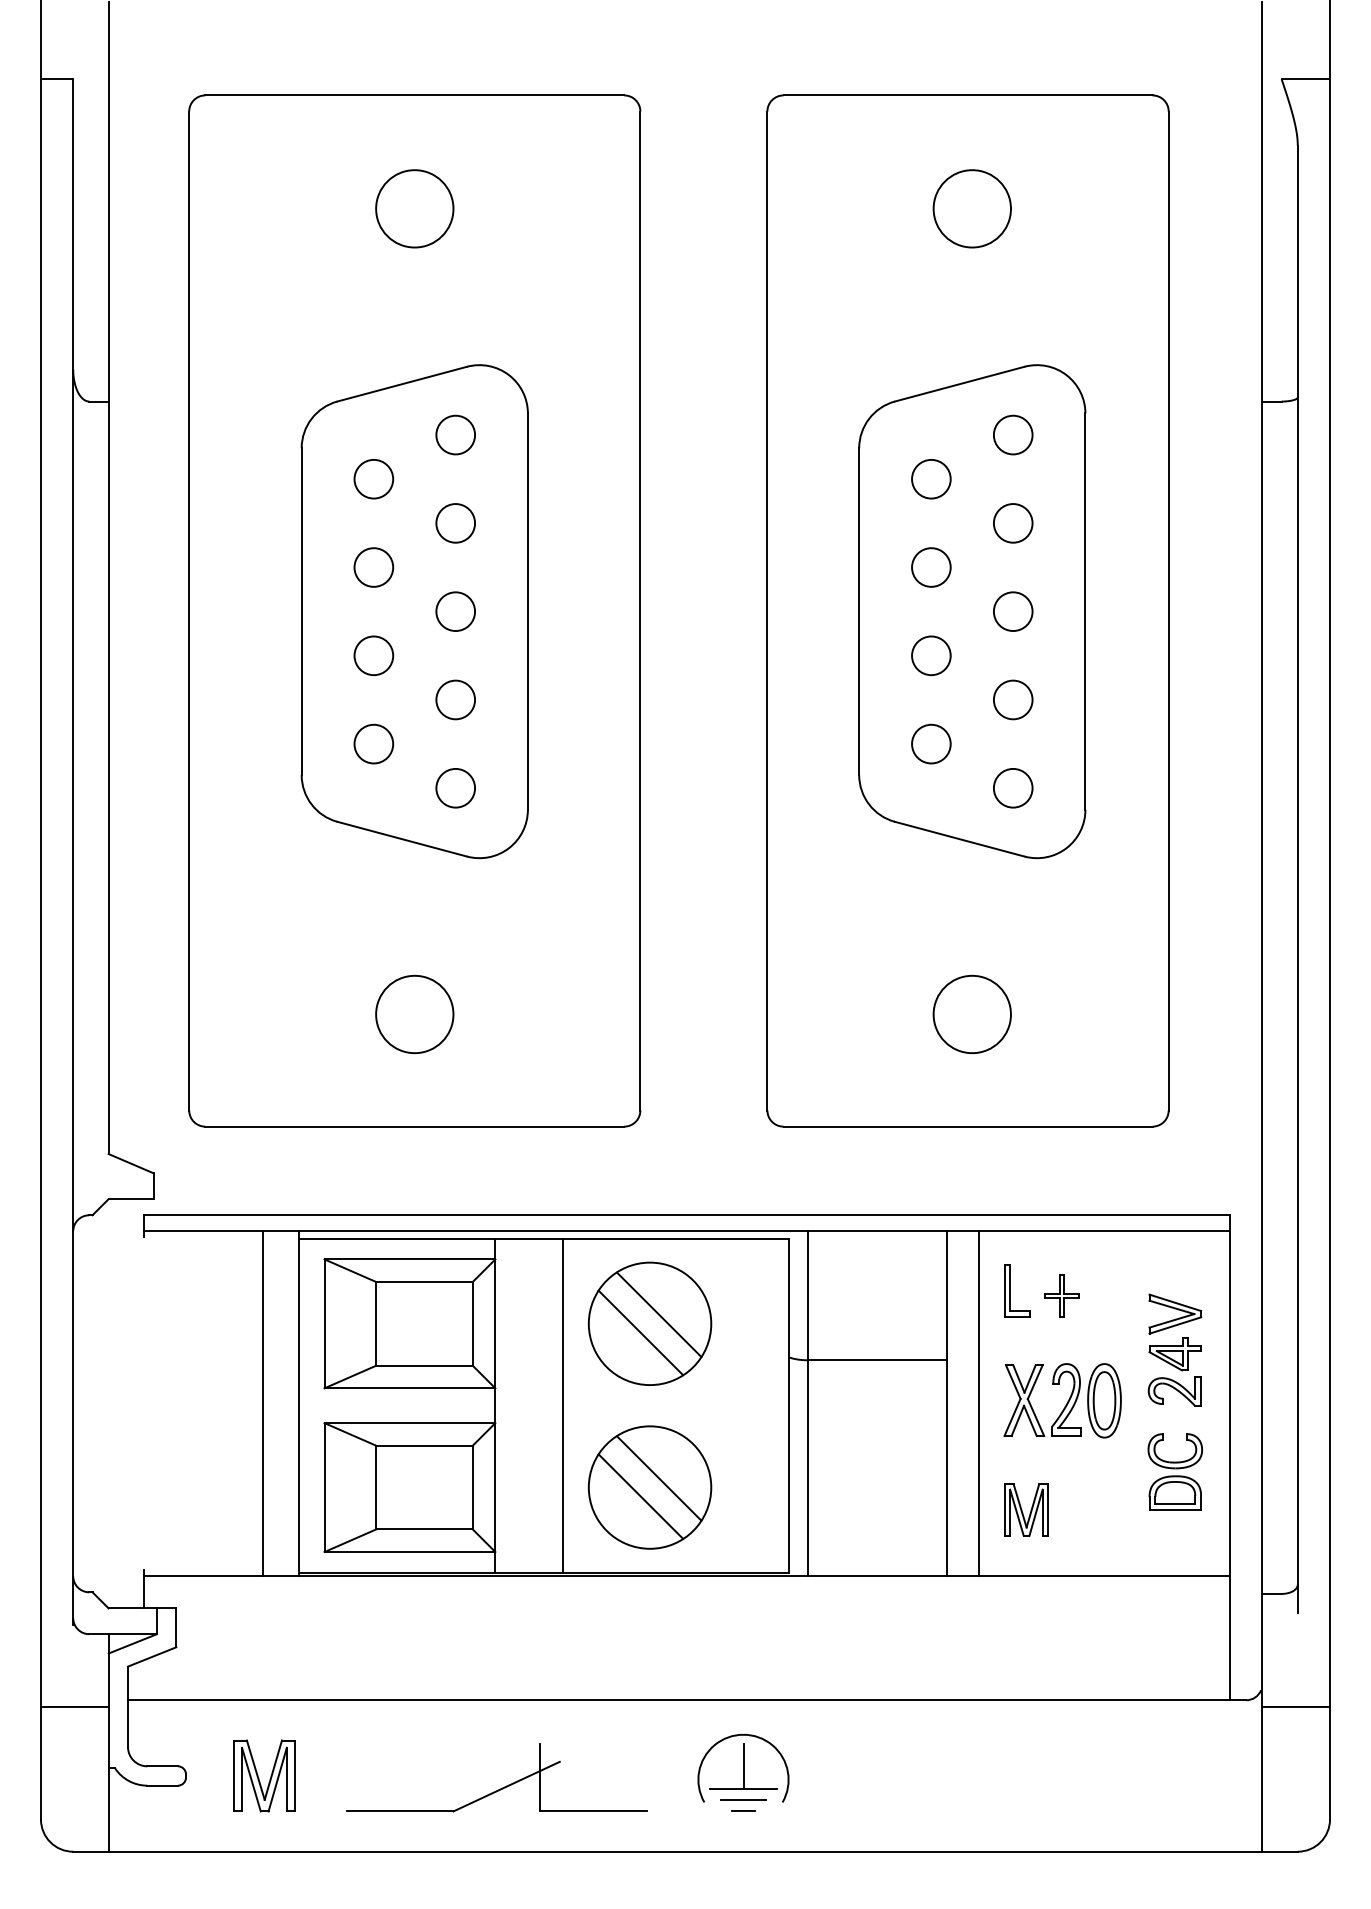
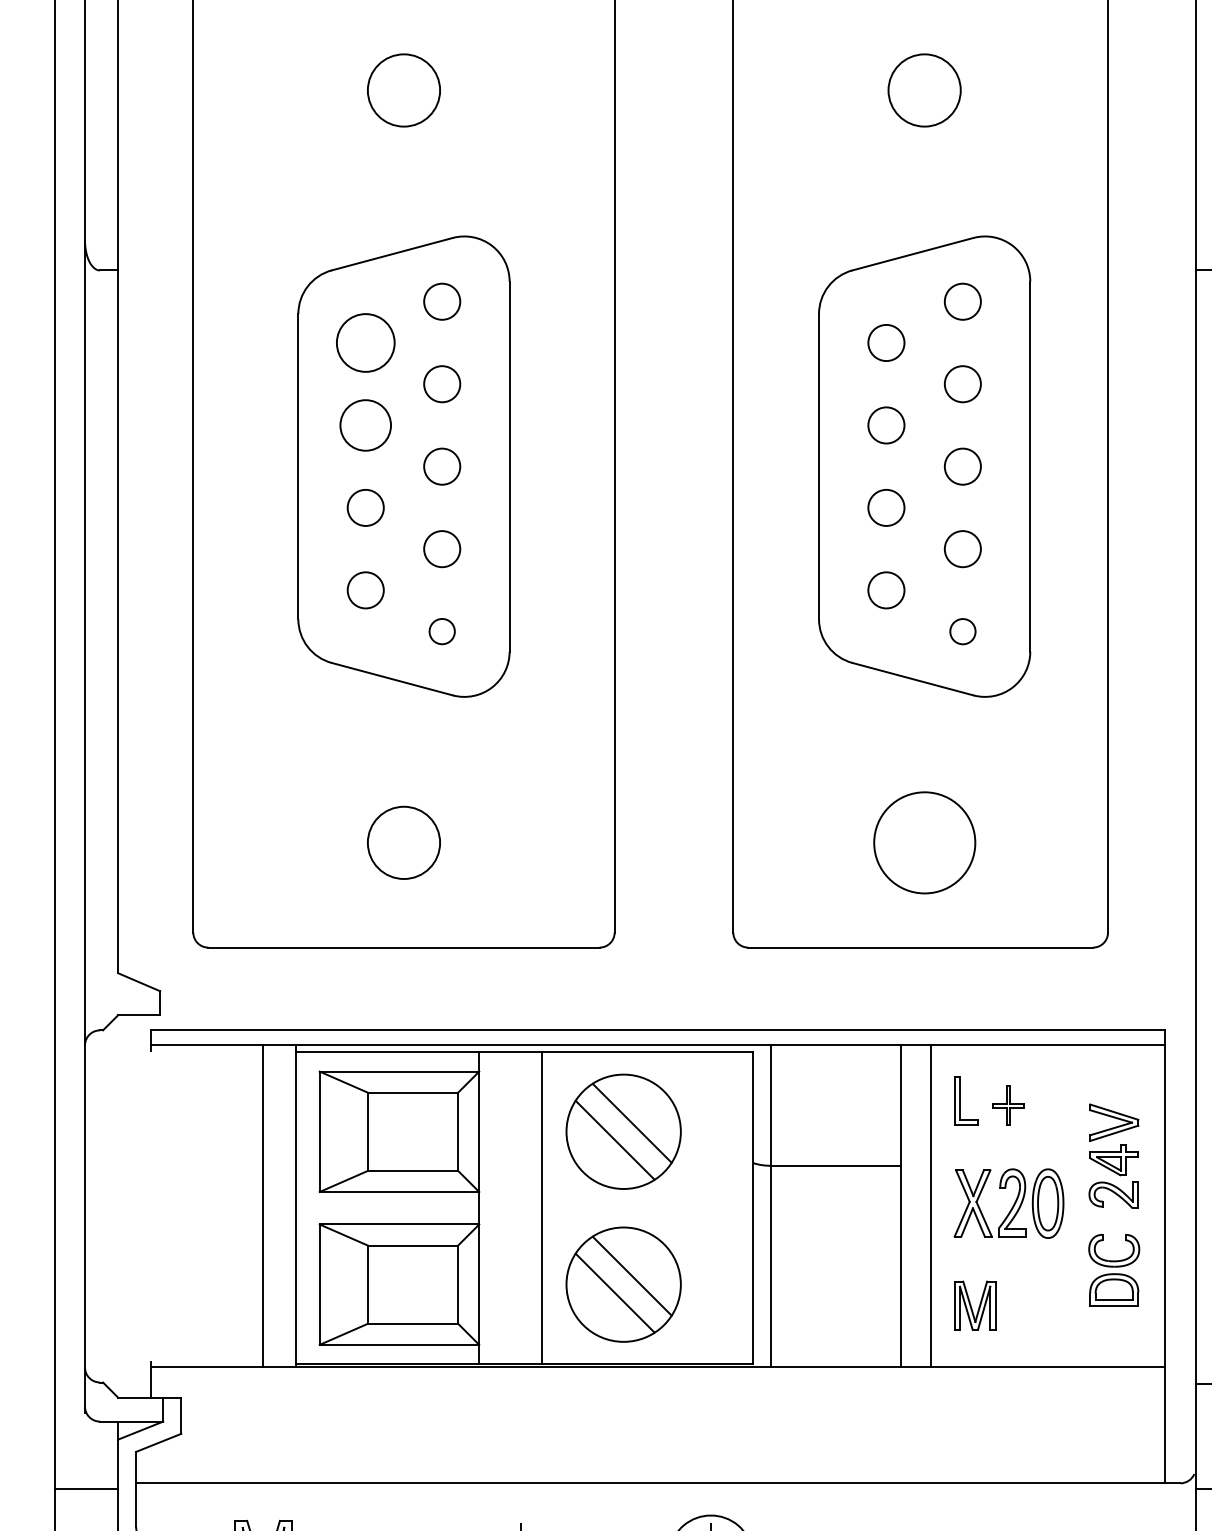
circle: (373, 478) -> (365, 342), size x1.6
circle: (373, 567) -> (365, 425), size x1.4
circle: (455, 787) -> (442, 630), size x0.7
circle: (1013, 788) -> (963, 631), size x0.7
circle: (971, 1014) -> (923, 842), size x1.4

